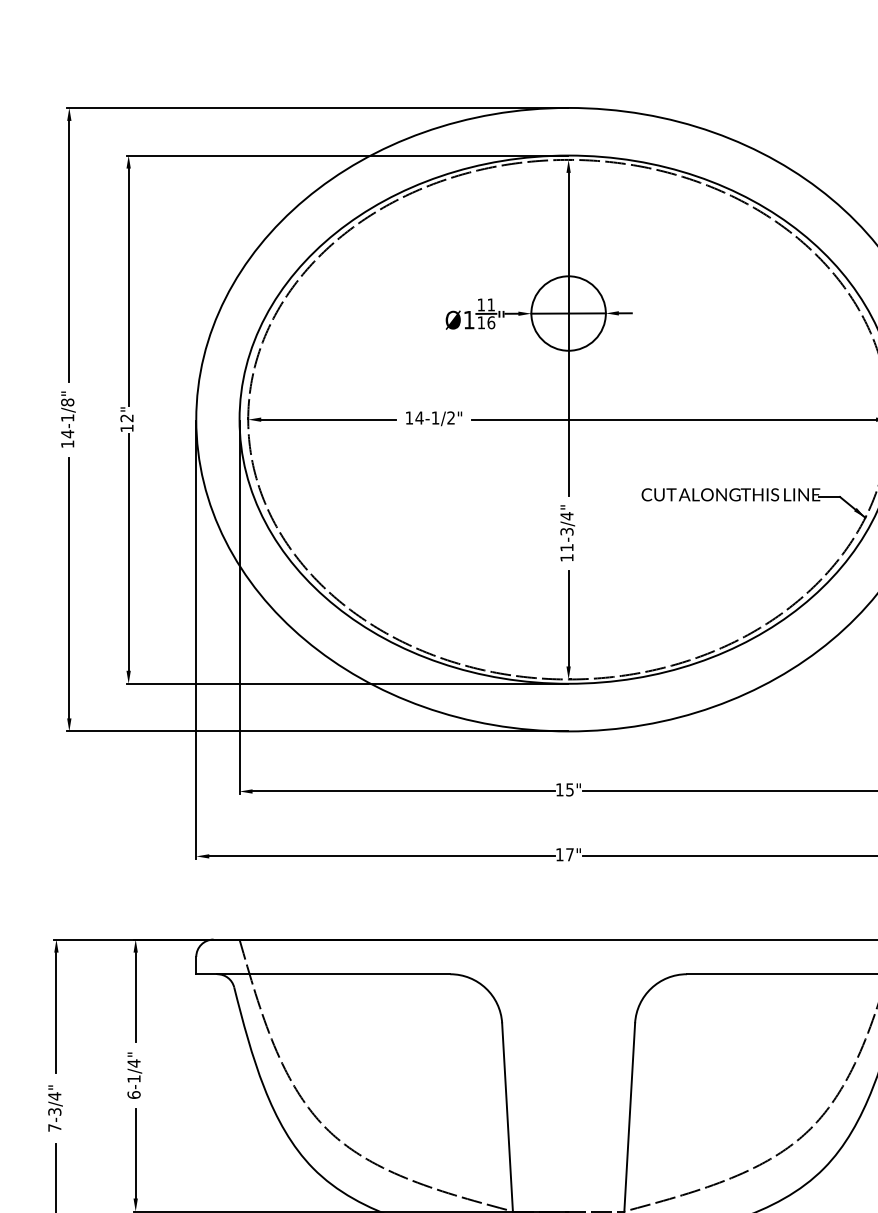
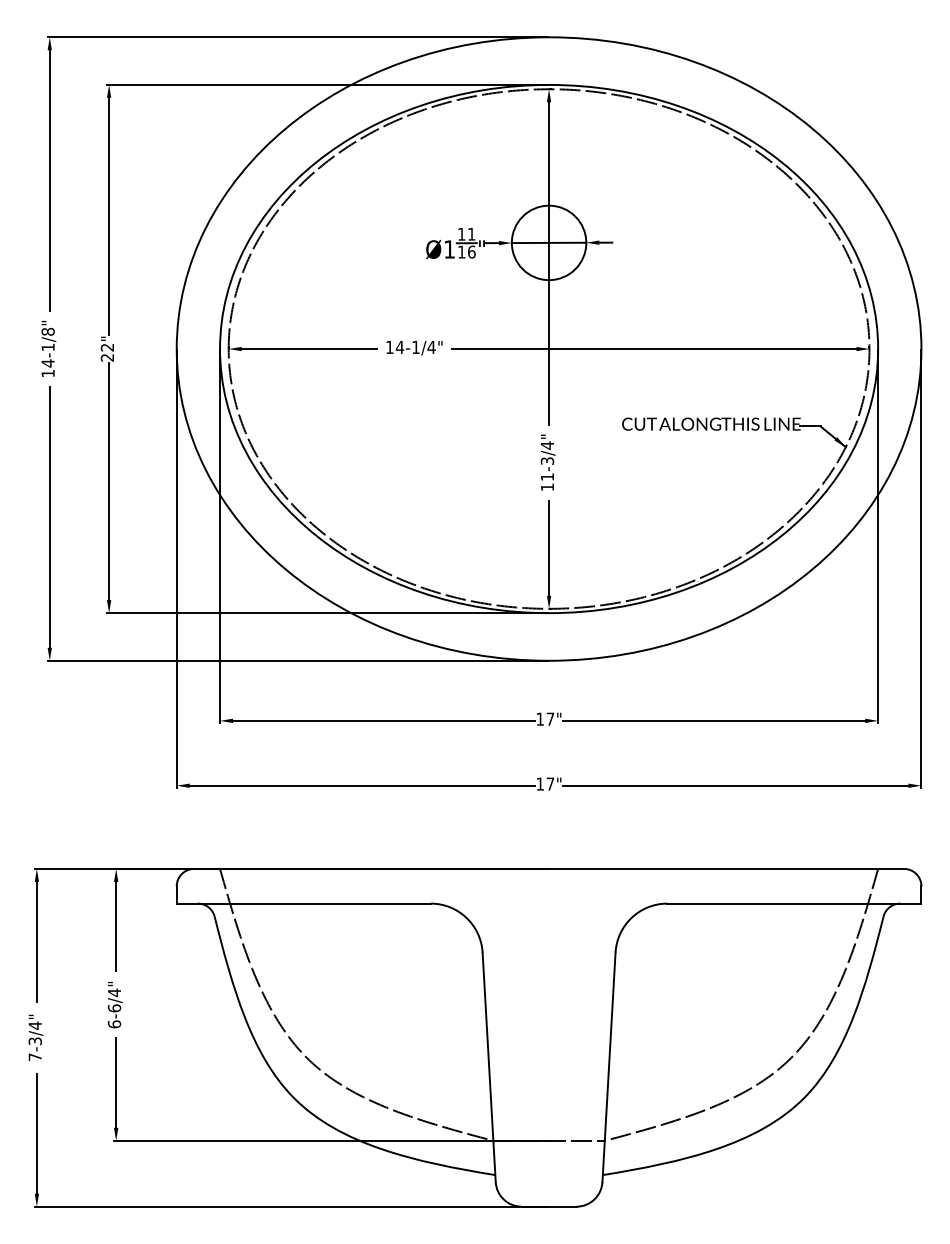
text: (451, 417) -> (431, 346), 14-1/2" -> 14-1/4"
text: (126, 428) -> (106, 357), 12" -> 22"
text: (570, 789) -> (550, 718), 15" -> 17"
text: (134, 1079) -> (114, 1008), 6-1/4" -> 6-6/4"

